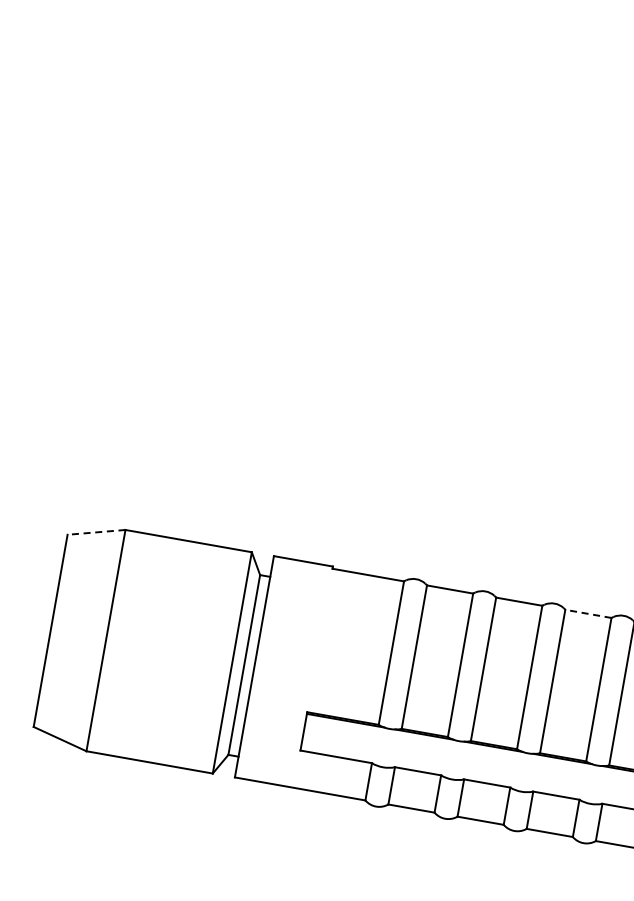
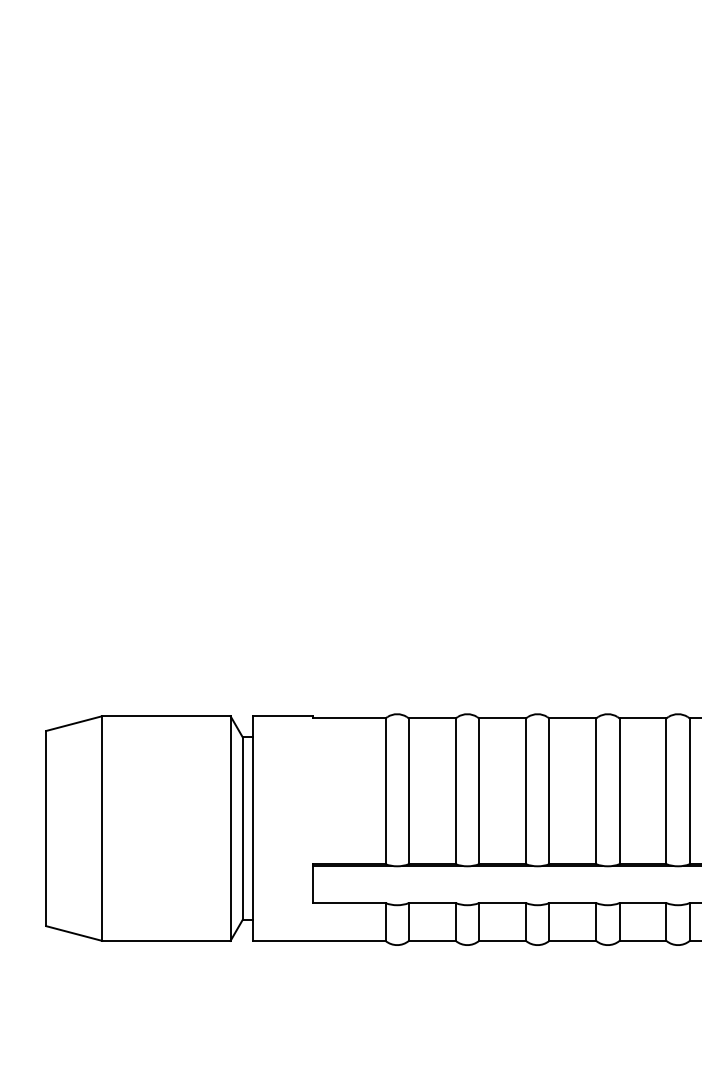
line: (95, 532) -> (73, 723), dashed -> solid
line: (588, 613) -> (572, 718), dashed -> solid

